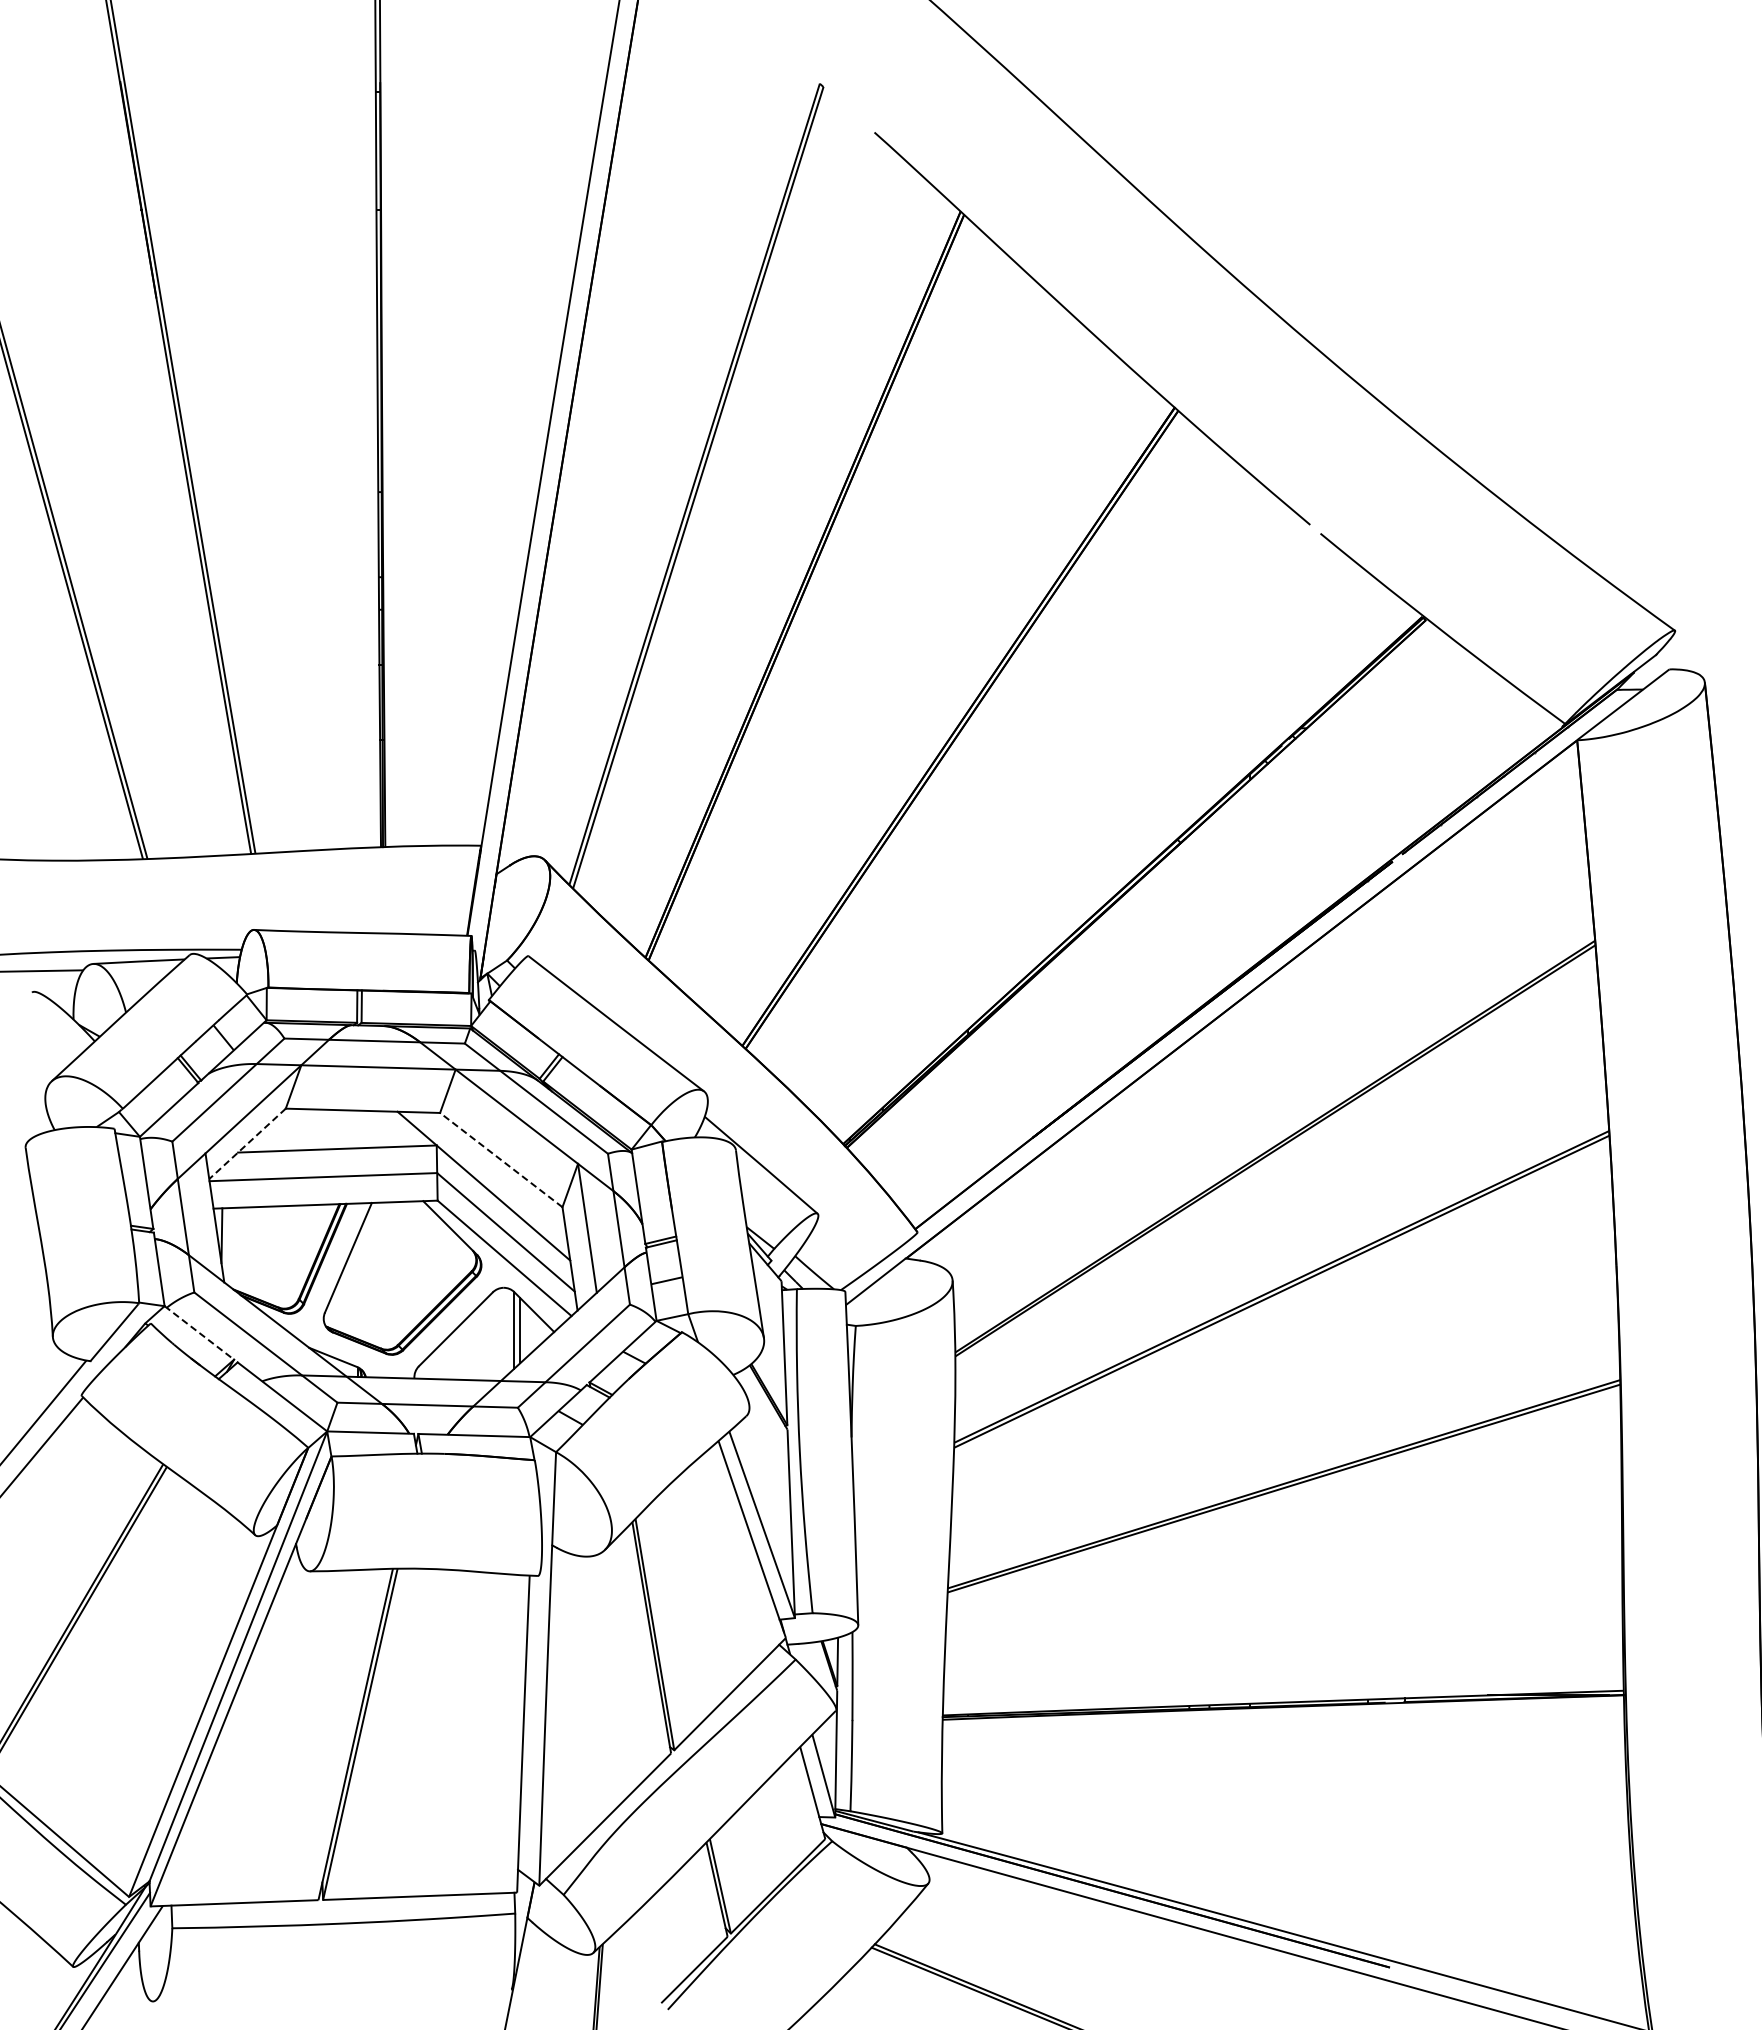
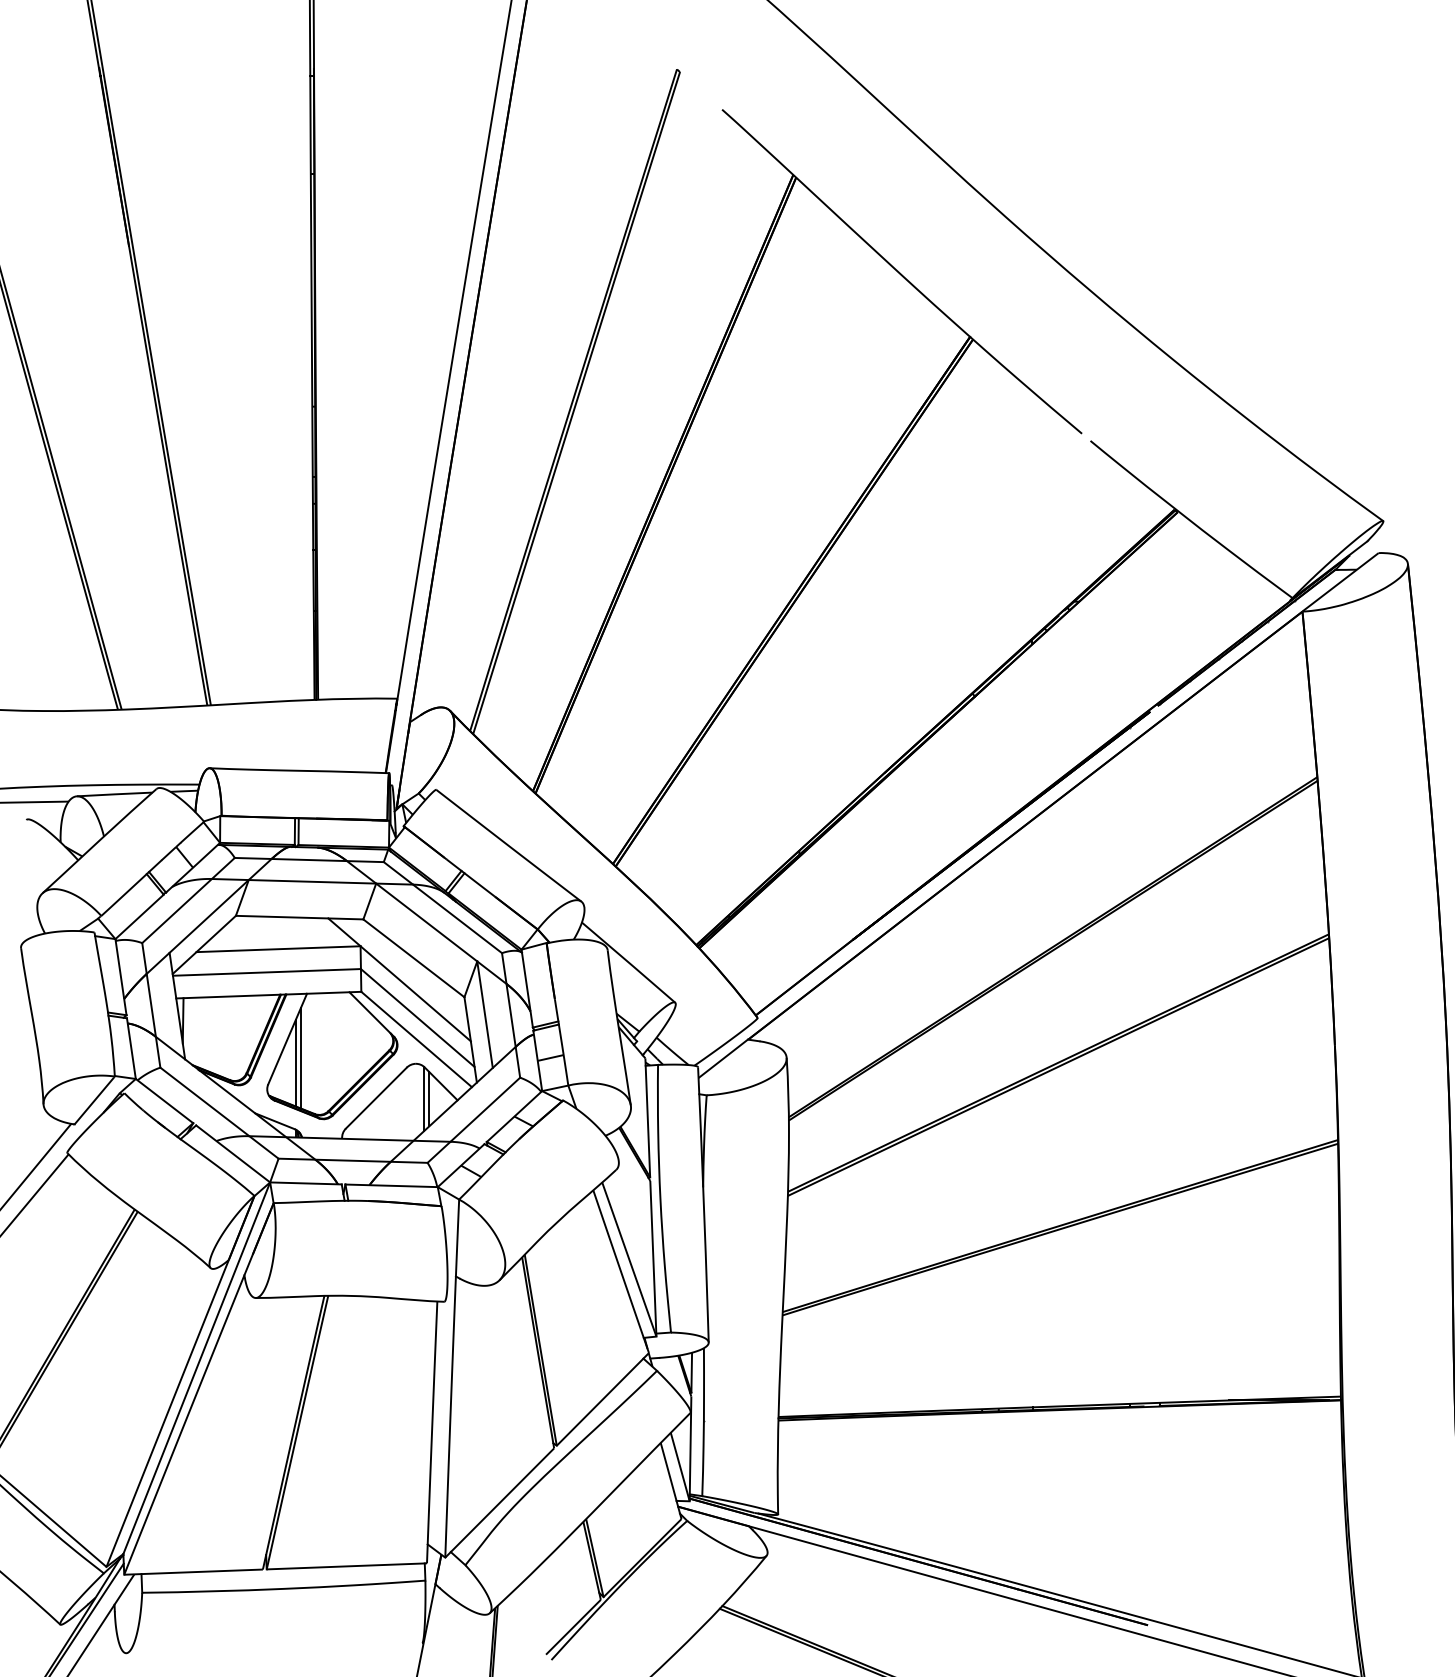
line: (247, 1144) -> (204, 945), dashed -> solid
line: (500, 1159) -> (413, 957), dashed -> solid
line: (364, 1280) -> (300, 1057), added
line: (358, 1286) -> (295, 1062), added
line: (199, 1332) -> (164, 1100), dashed -> solid

